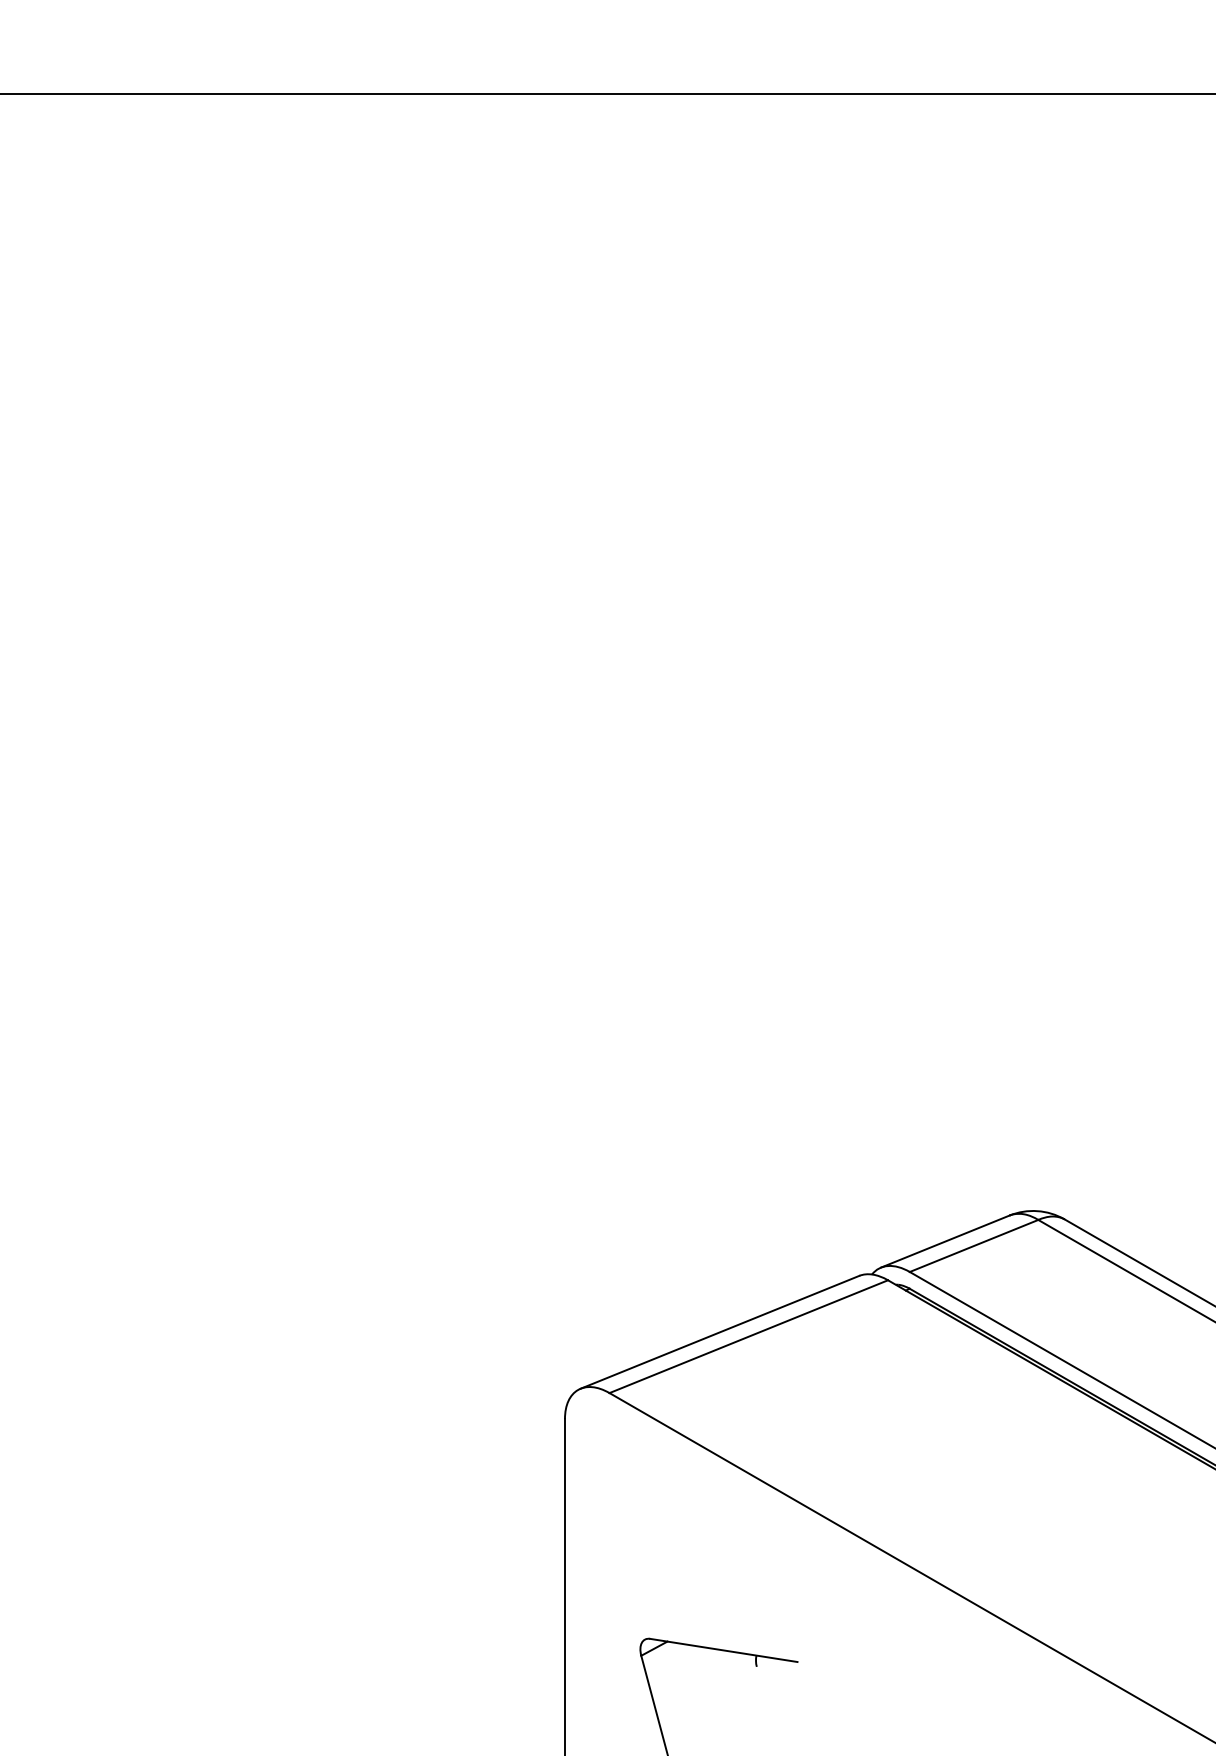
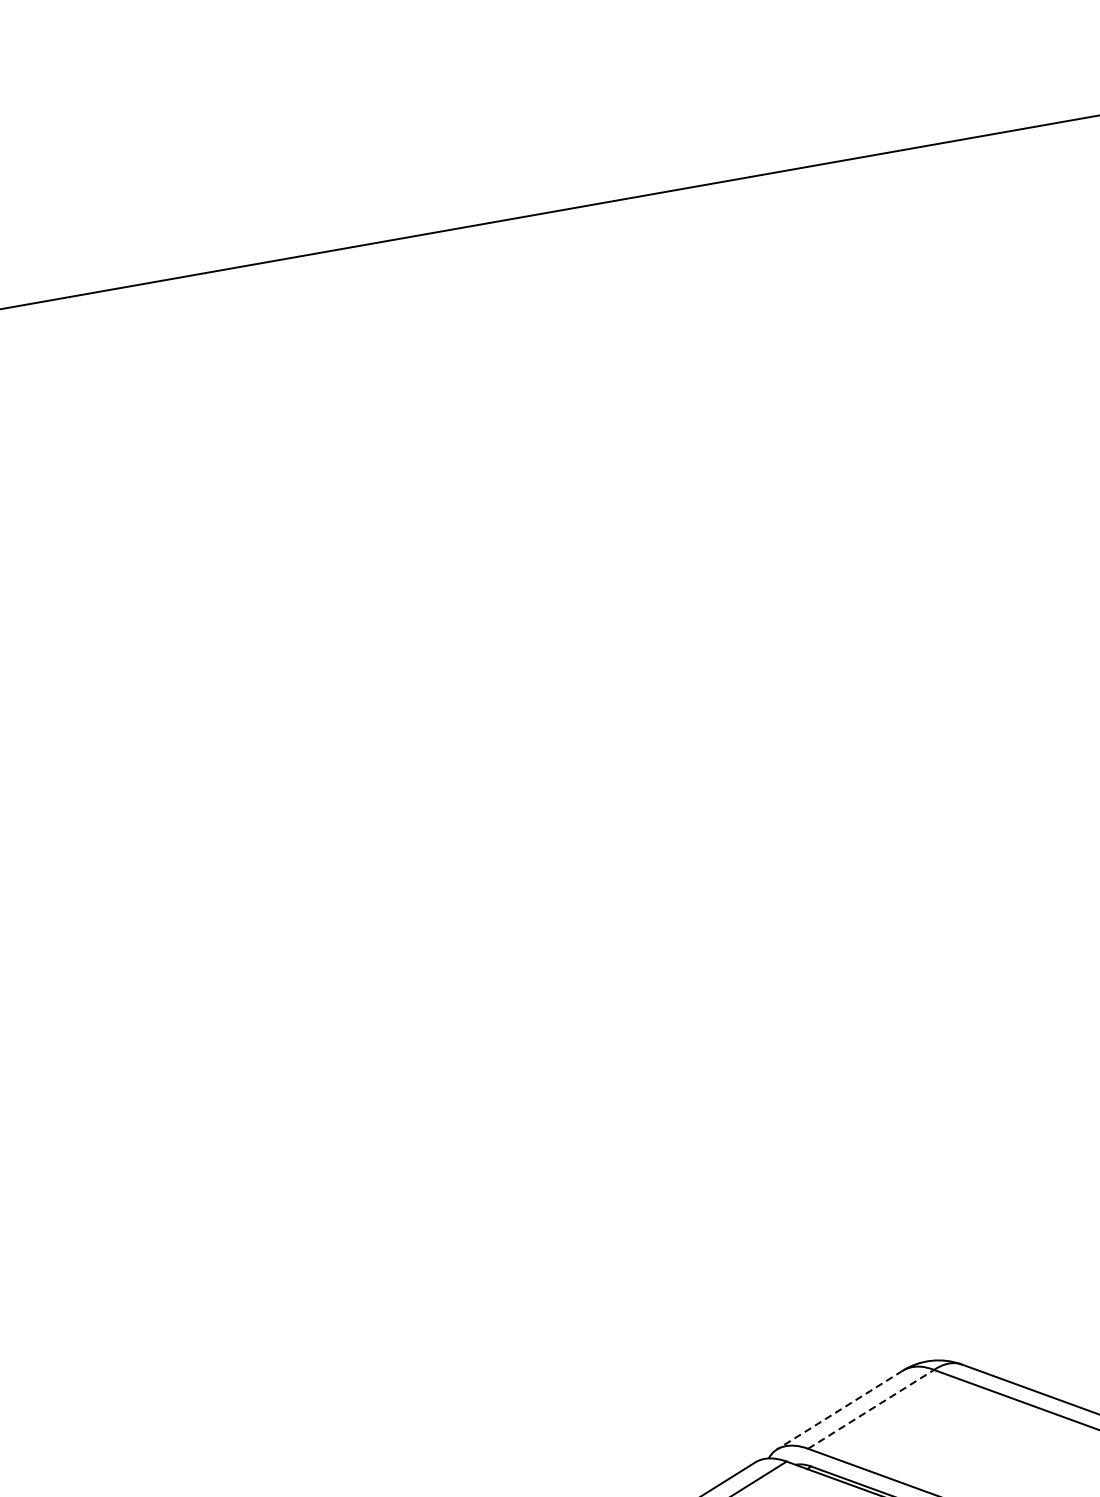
line: (944, 1241) -> (839, 1410), solid -> dashed
line: (974, 1245) -> (871, 1408), solid -> dashed

